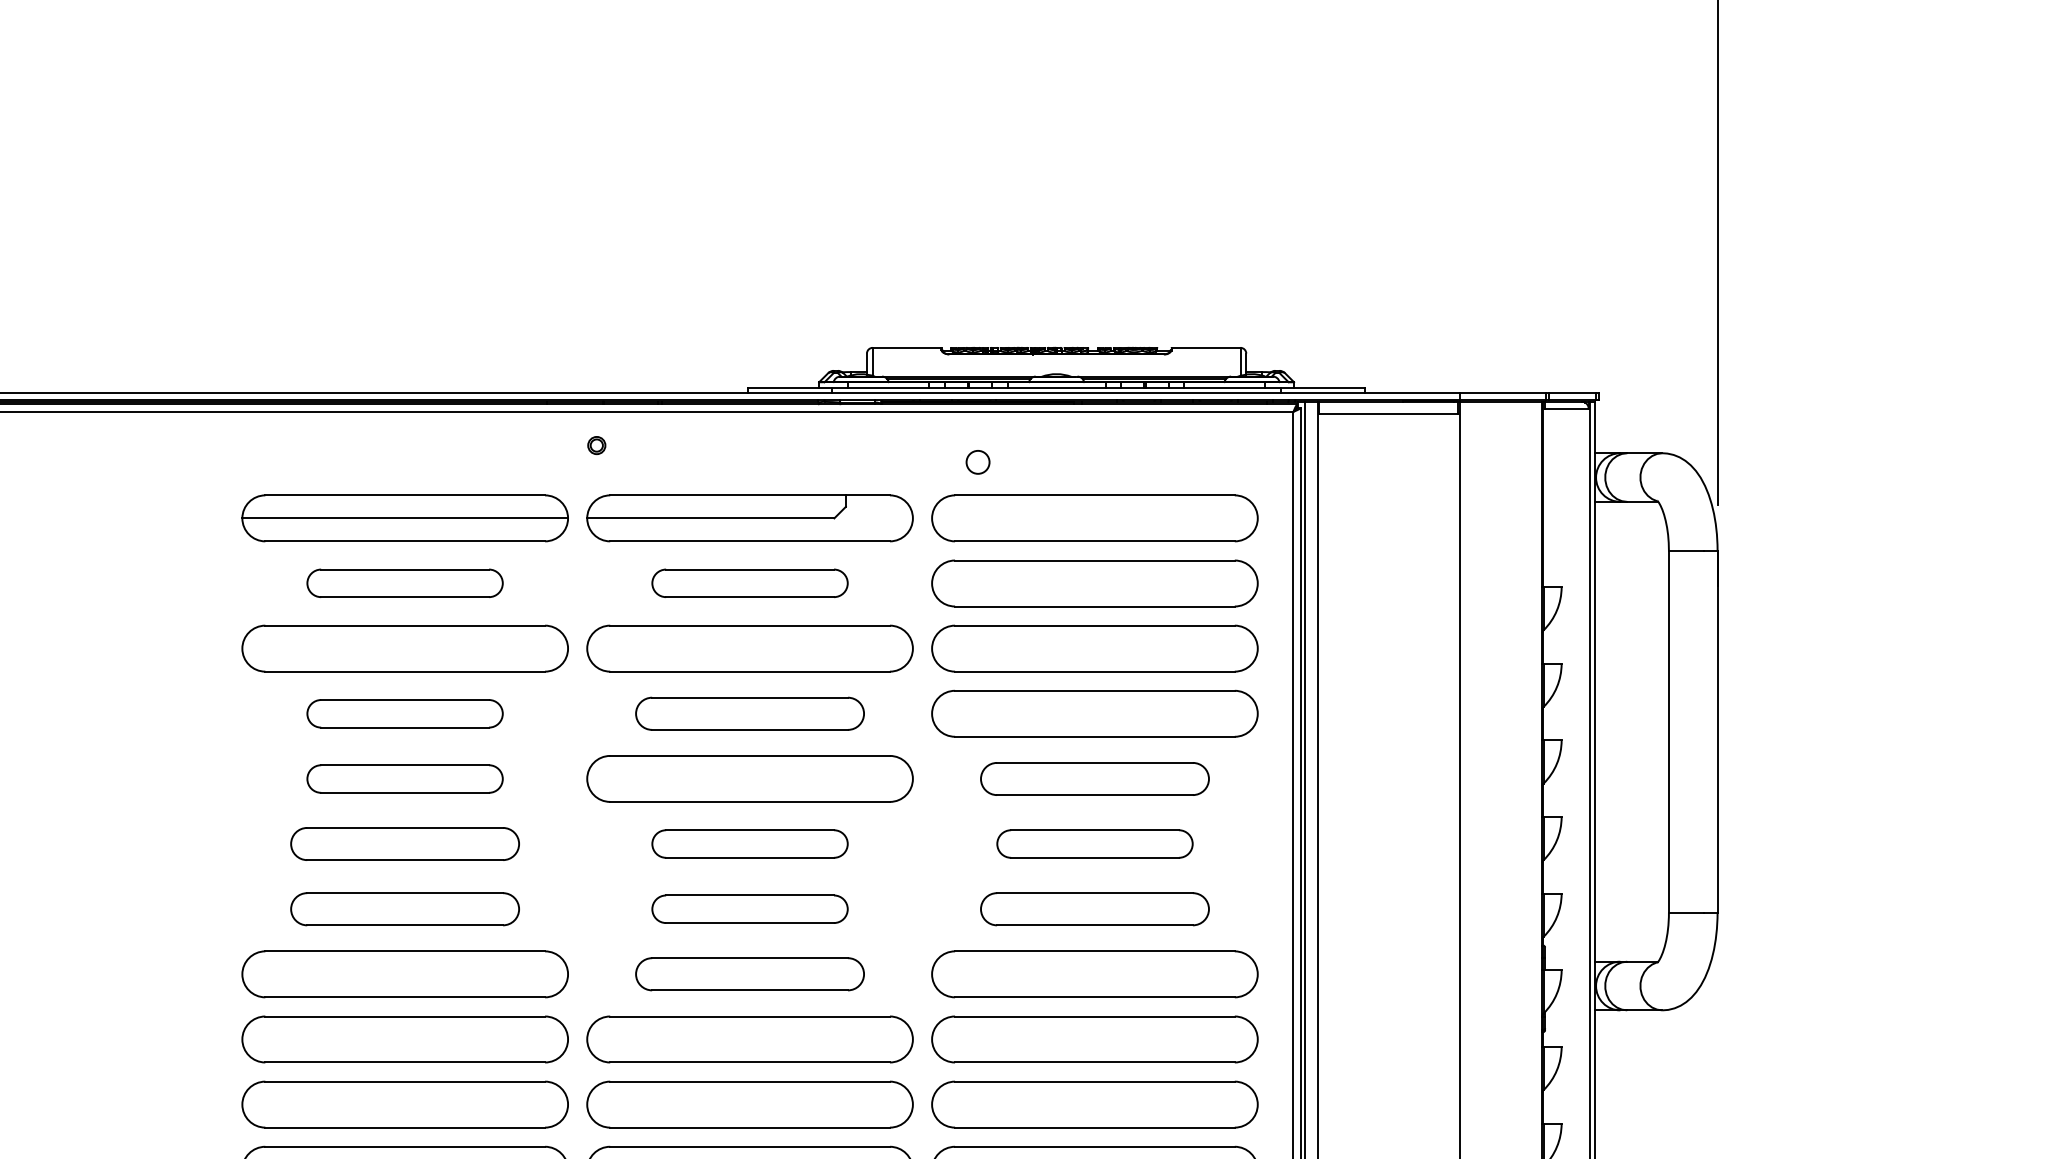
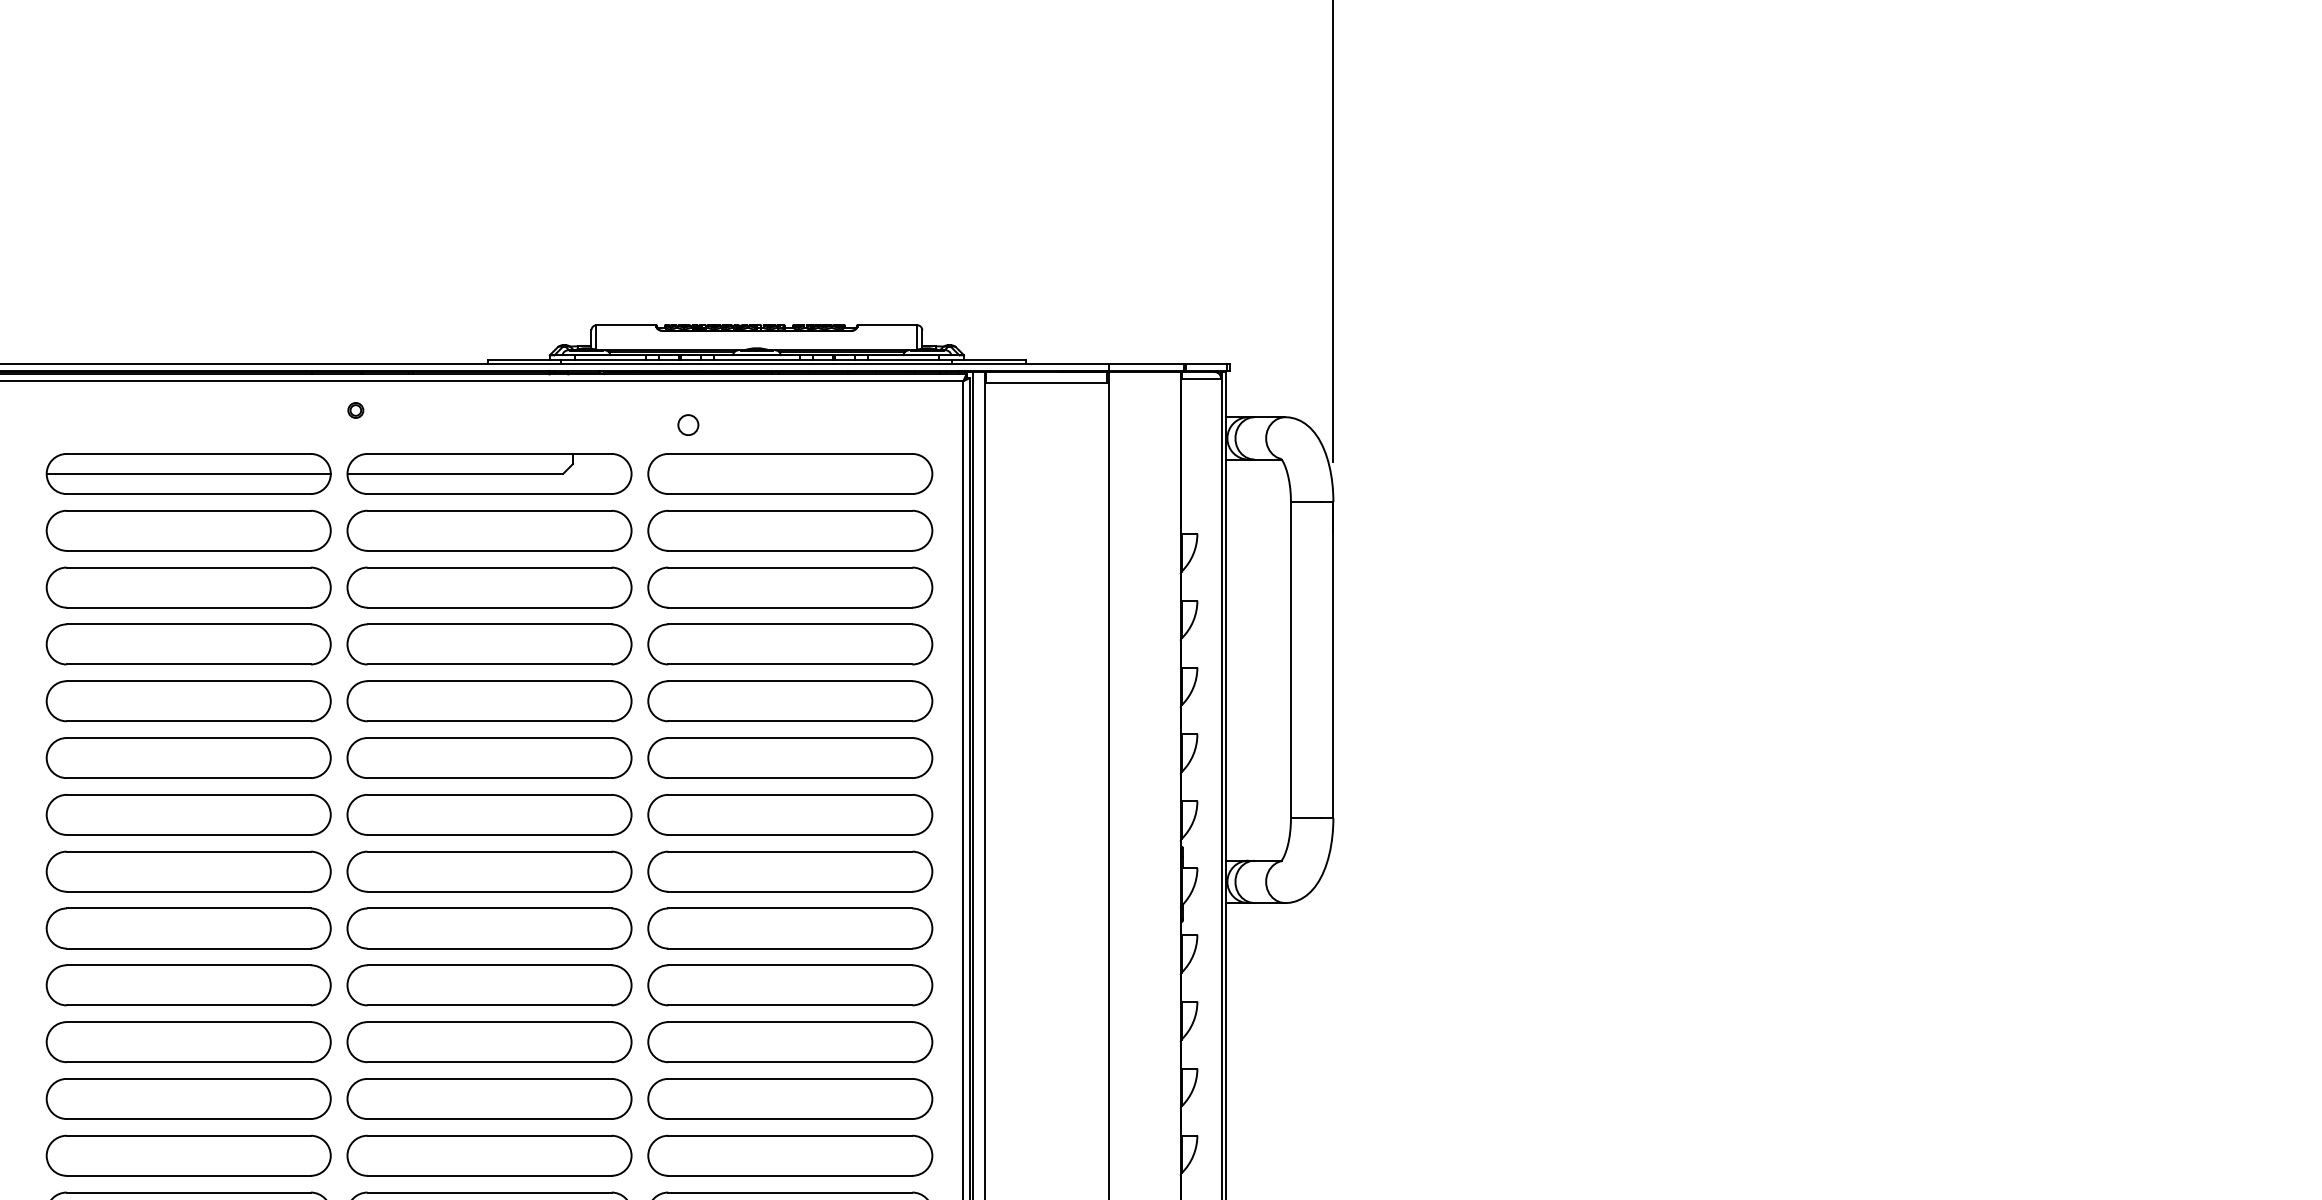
part: (404, 583) -> (188, 530), size x1.67
part: (750, 583) -> (489, 530), size x1.67
part: (404, 713) -> (188, 644), size x1.67
part: (750, 713) -> (489, 644), size x1.43
part: (404, 779) -> (188, 701), size x1.67
part: (1095, 779) -> (790, 701), size x1.43
part: (404, 843) -> (188, 757), size x1.43
part: (750, 843) -> (489, 757), size x1.67
part: (1095, 843) -> (790, 757), size x1.67
part: (404, 908) -> (188, 814), size x1.43
part: (750, 908) -> (489, 814), size x1.67
part: (1095, 908) -> (790, 814), size x1.43
part: (750, 974) -> (489, 871), size x1.43

